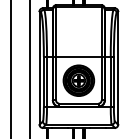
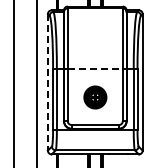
line: (79, 56) -> (95, 68), solid -> dashed
line: (39, 68) -> (47, 82), solid -> dashed
part: (79, 80) -> (95, 97), size x0.6

